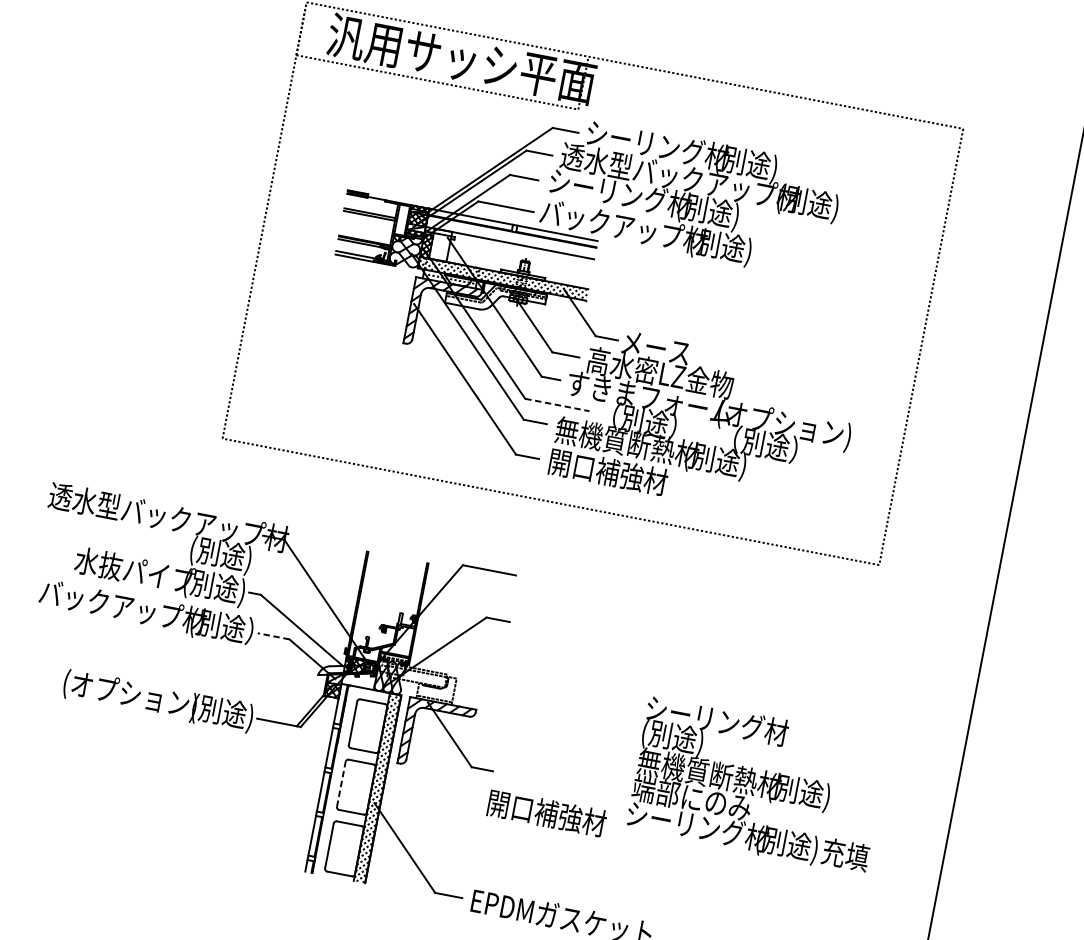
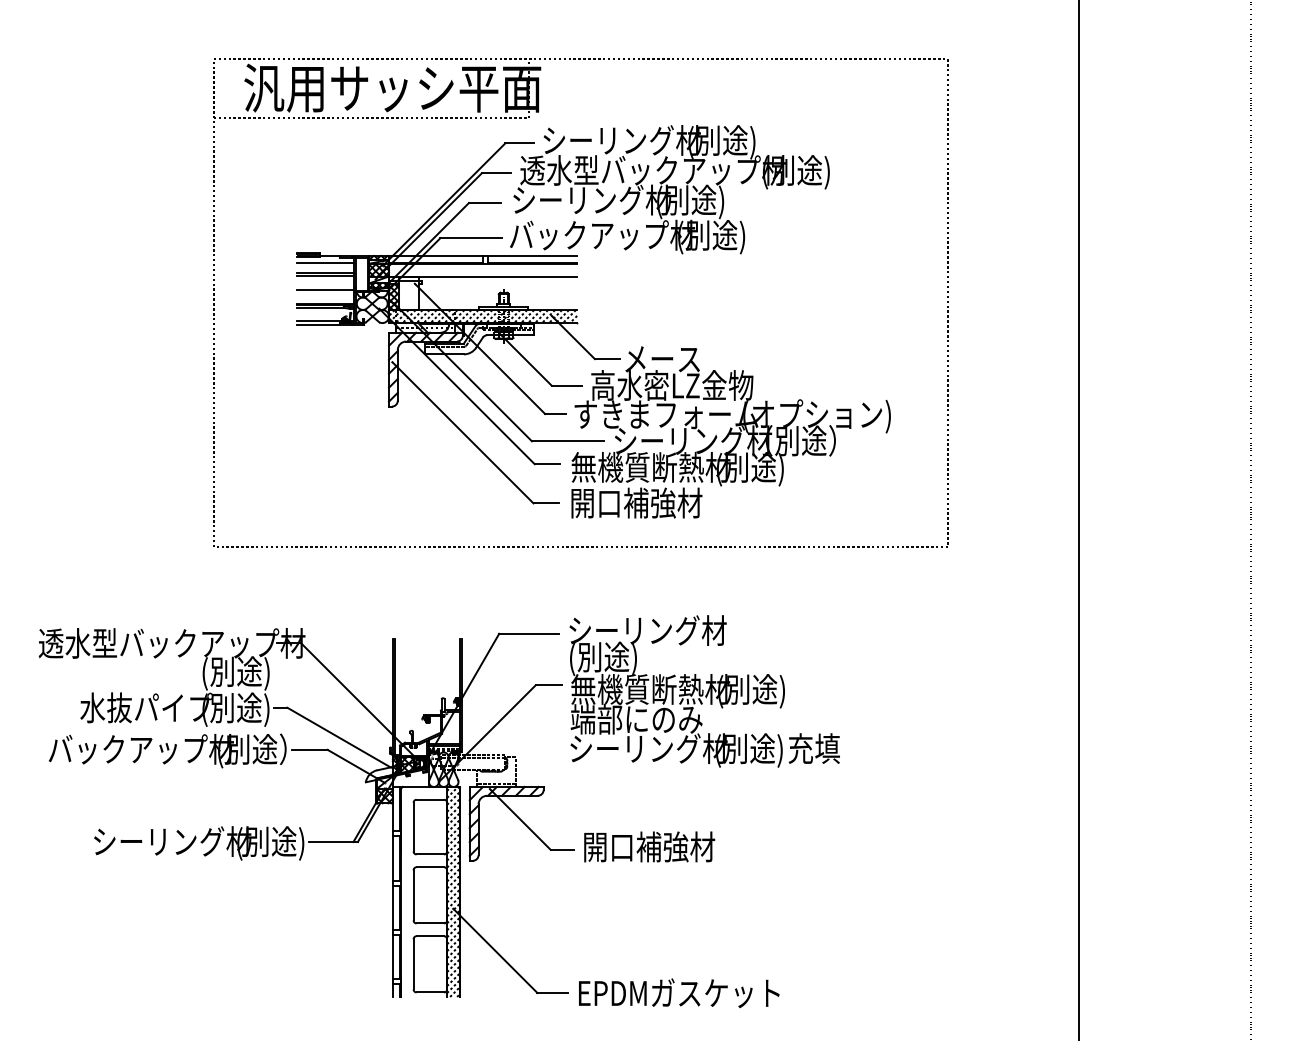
line: (371, 204) -> (325, 263), added
line: (366, 227) -> (325, 289), added
line: (557, 405) -> (567, 441), dashed -> solid
text: (669, 425) -> (693, 440), （別途） -> シーリング材
line: (273, 636) -> (309, 749), dashed -> solid
text: (134, 696) -> (172, 843), (オプション) -> シーリング材
line: (341, 783) -> (413, 894), dashed -> solid
text: (757, 784) -> (704, 691), moved
text: (547, 812) -> (649, 846), moved

